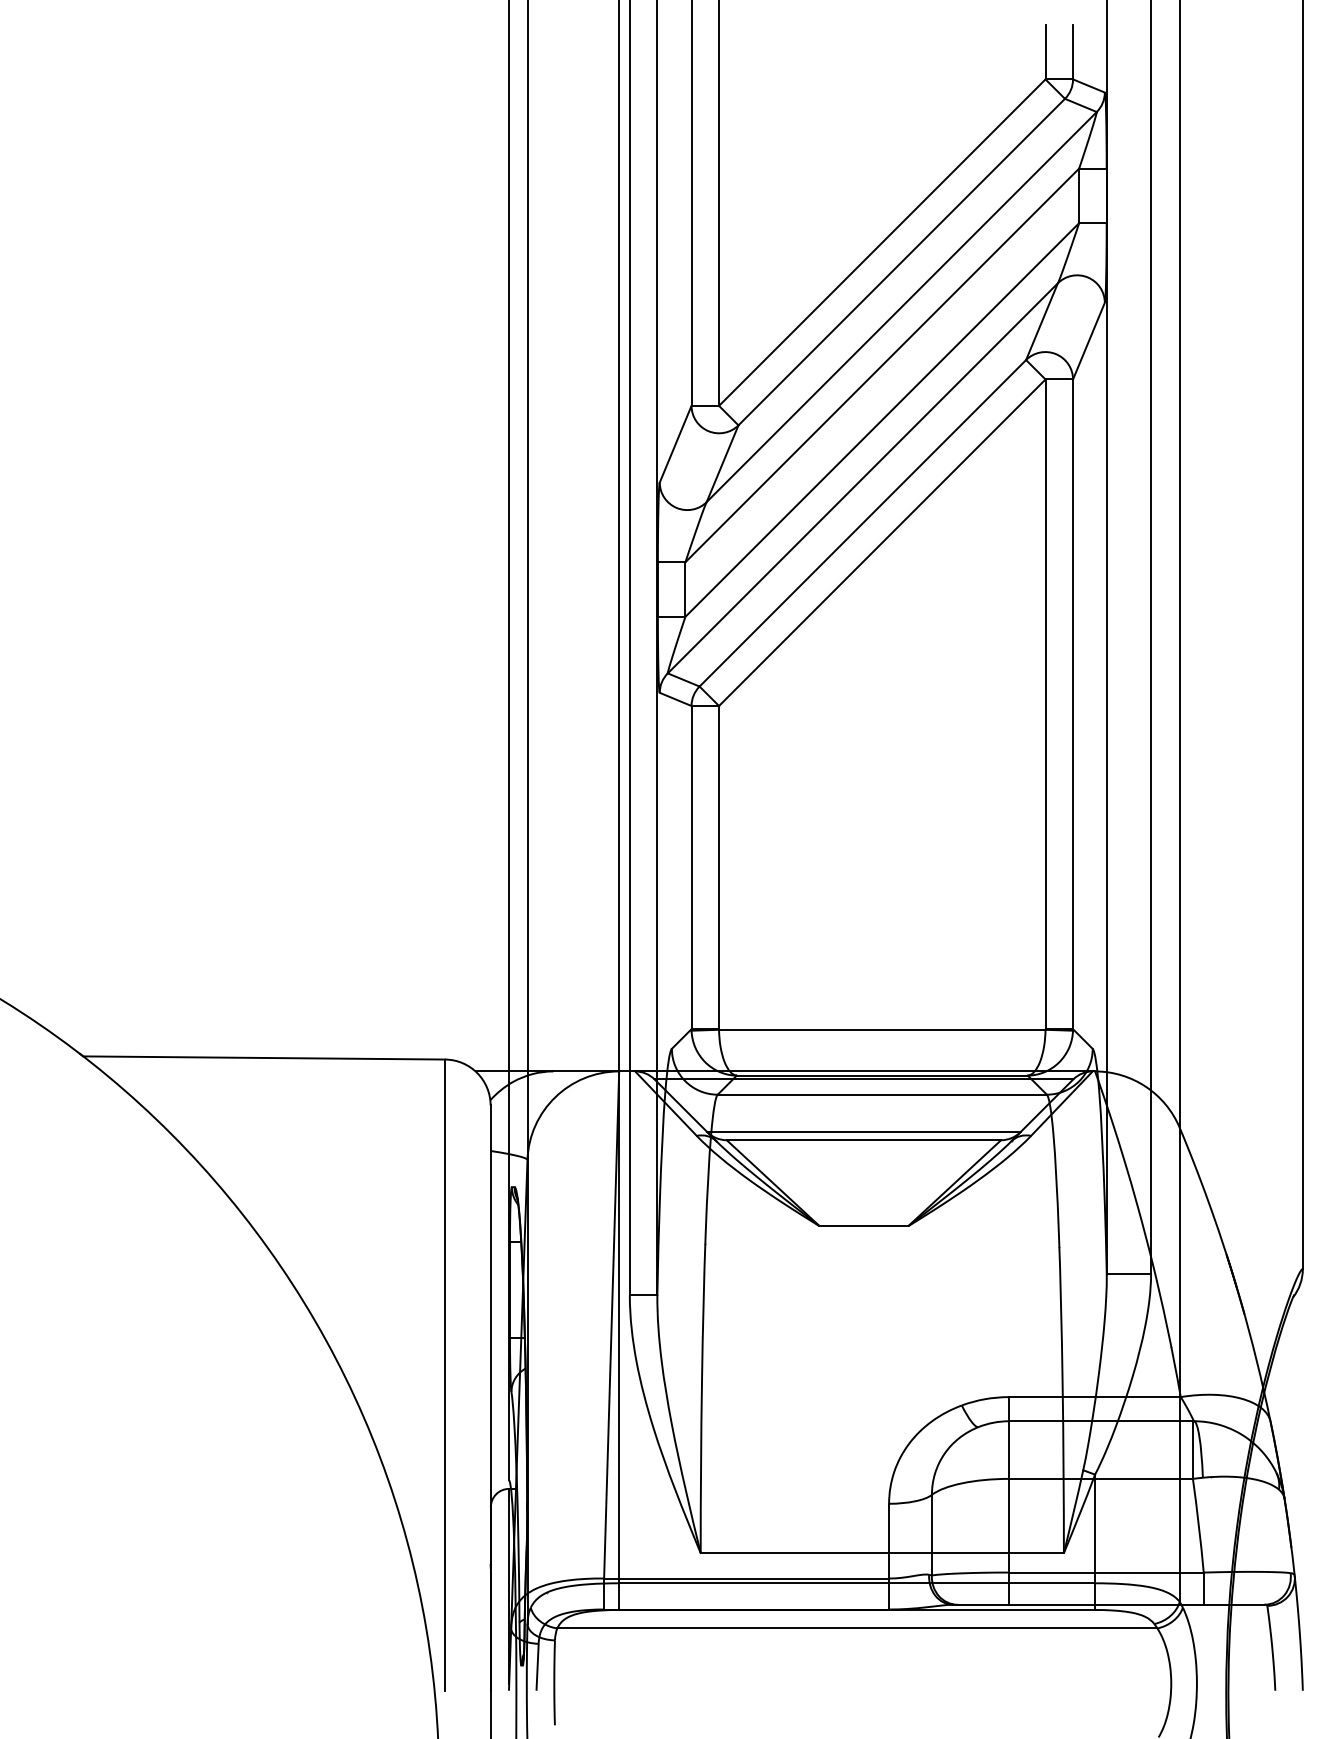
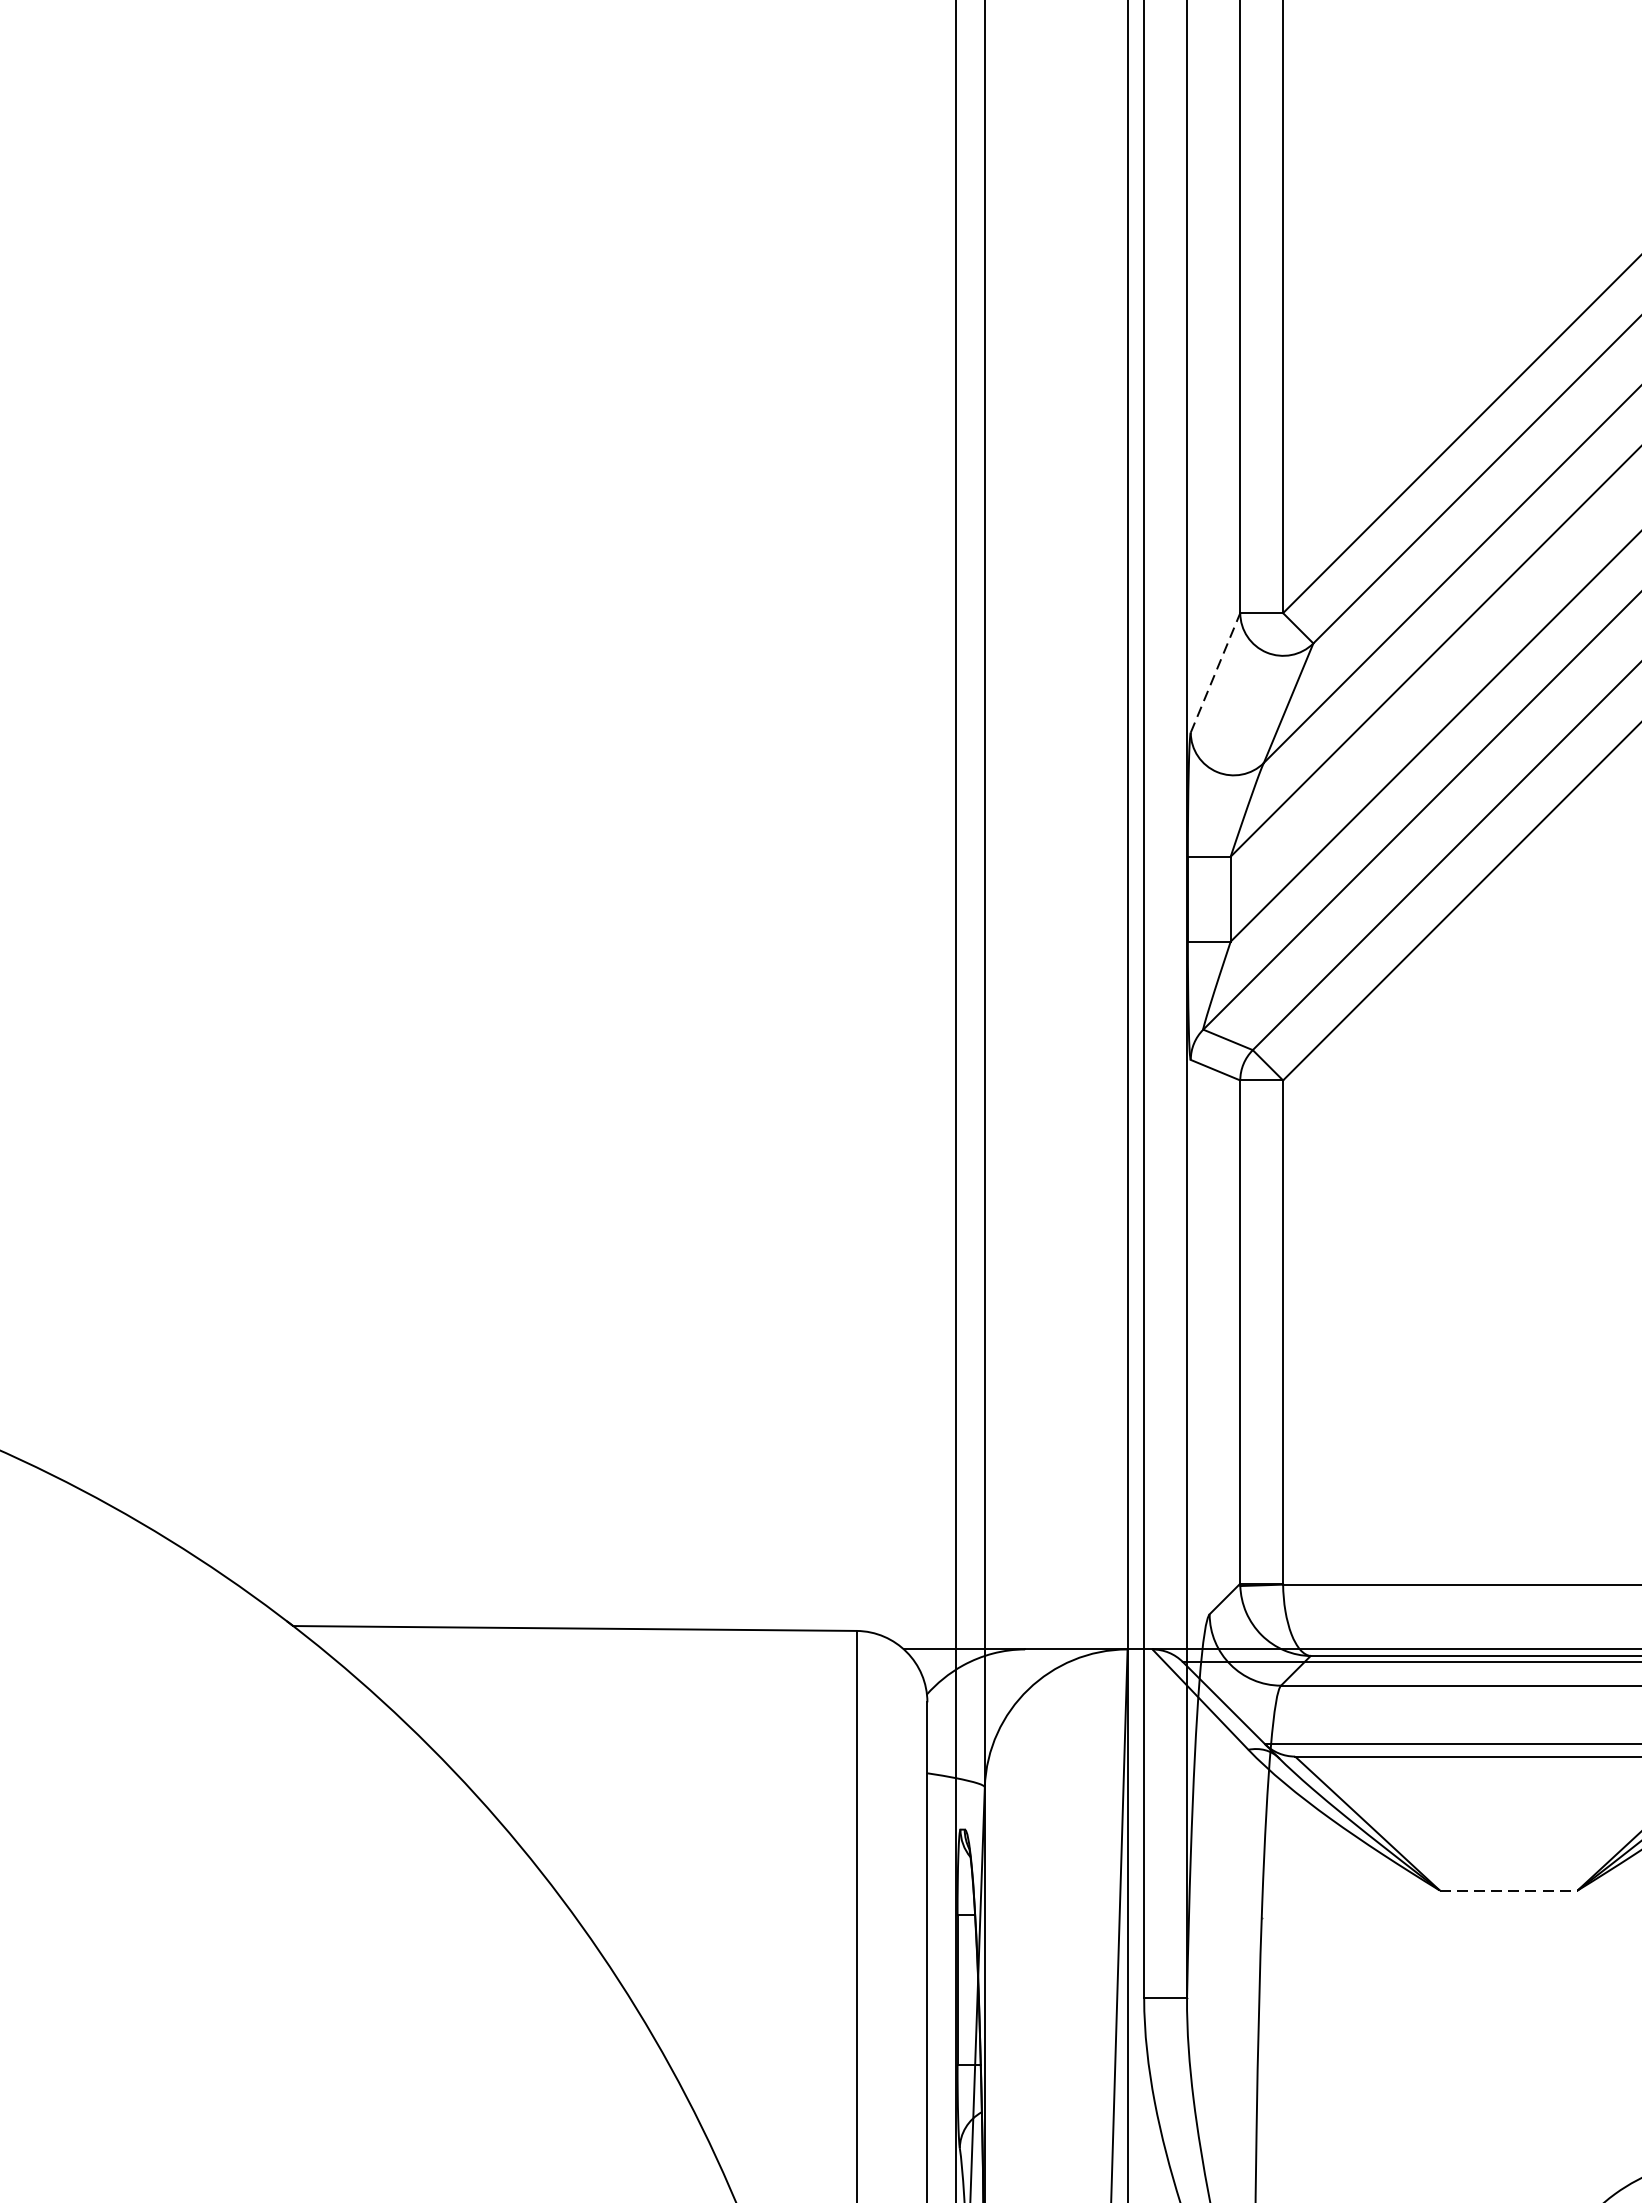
line: (675, 444) -> (1215, 673), solid -> dashed
line: (864, 1226) -> (1509, 1890), solid -> dashed

